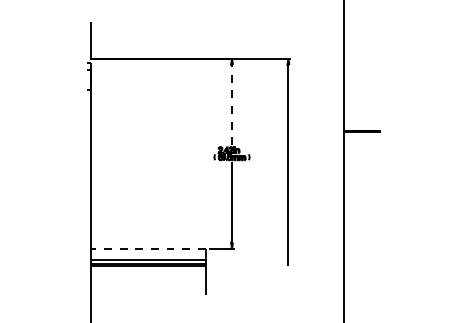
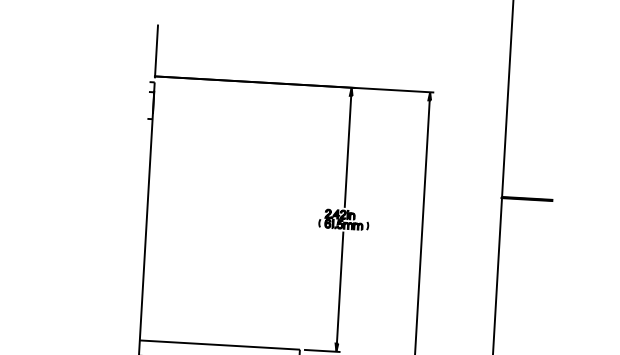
line: (232, 101) -> (348, 147), dashed -> solid
line: (147, 248) -> (218, 344), dashed -> solid

